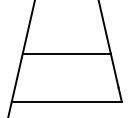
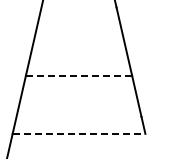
line: (67, 53) -> (79, 75), solid -> dashed
line: (67, 101) -> (79, 133), solid -> dashed

